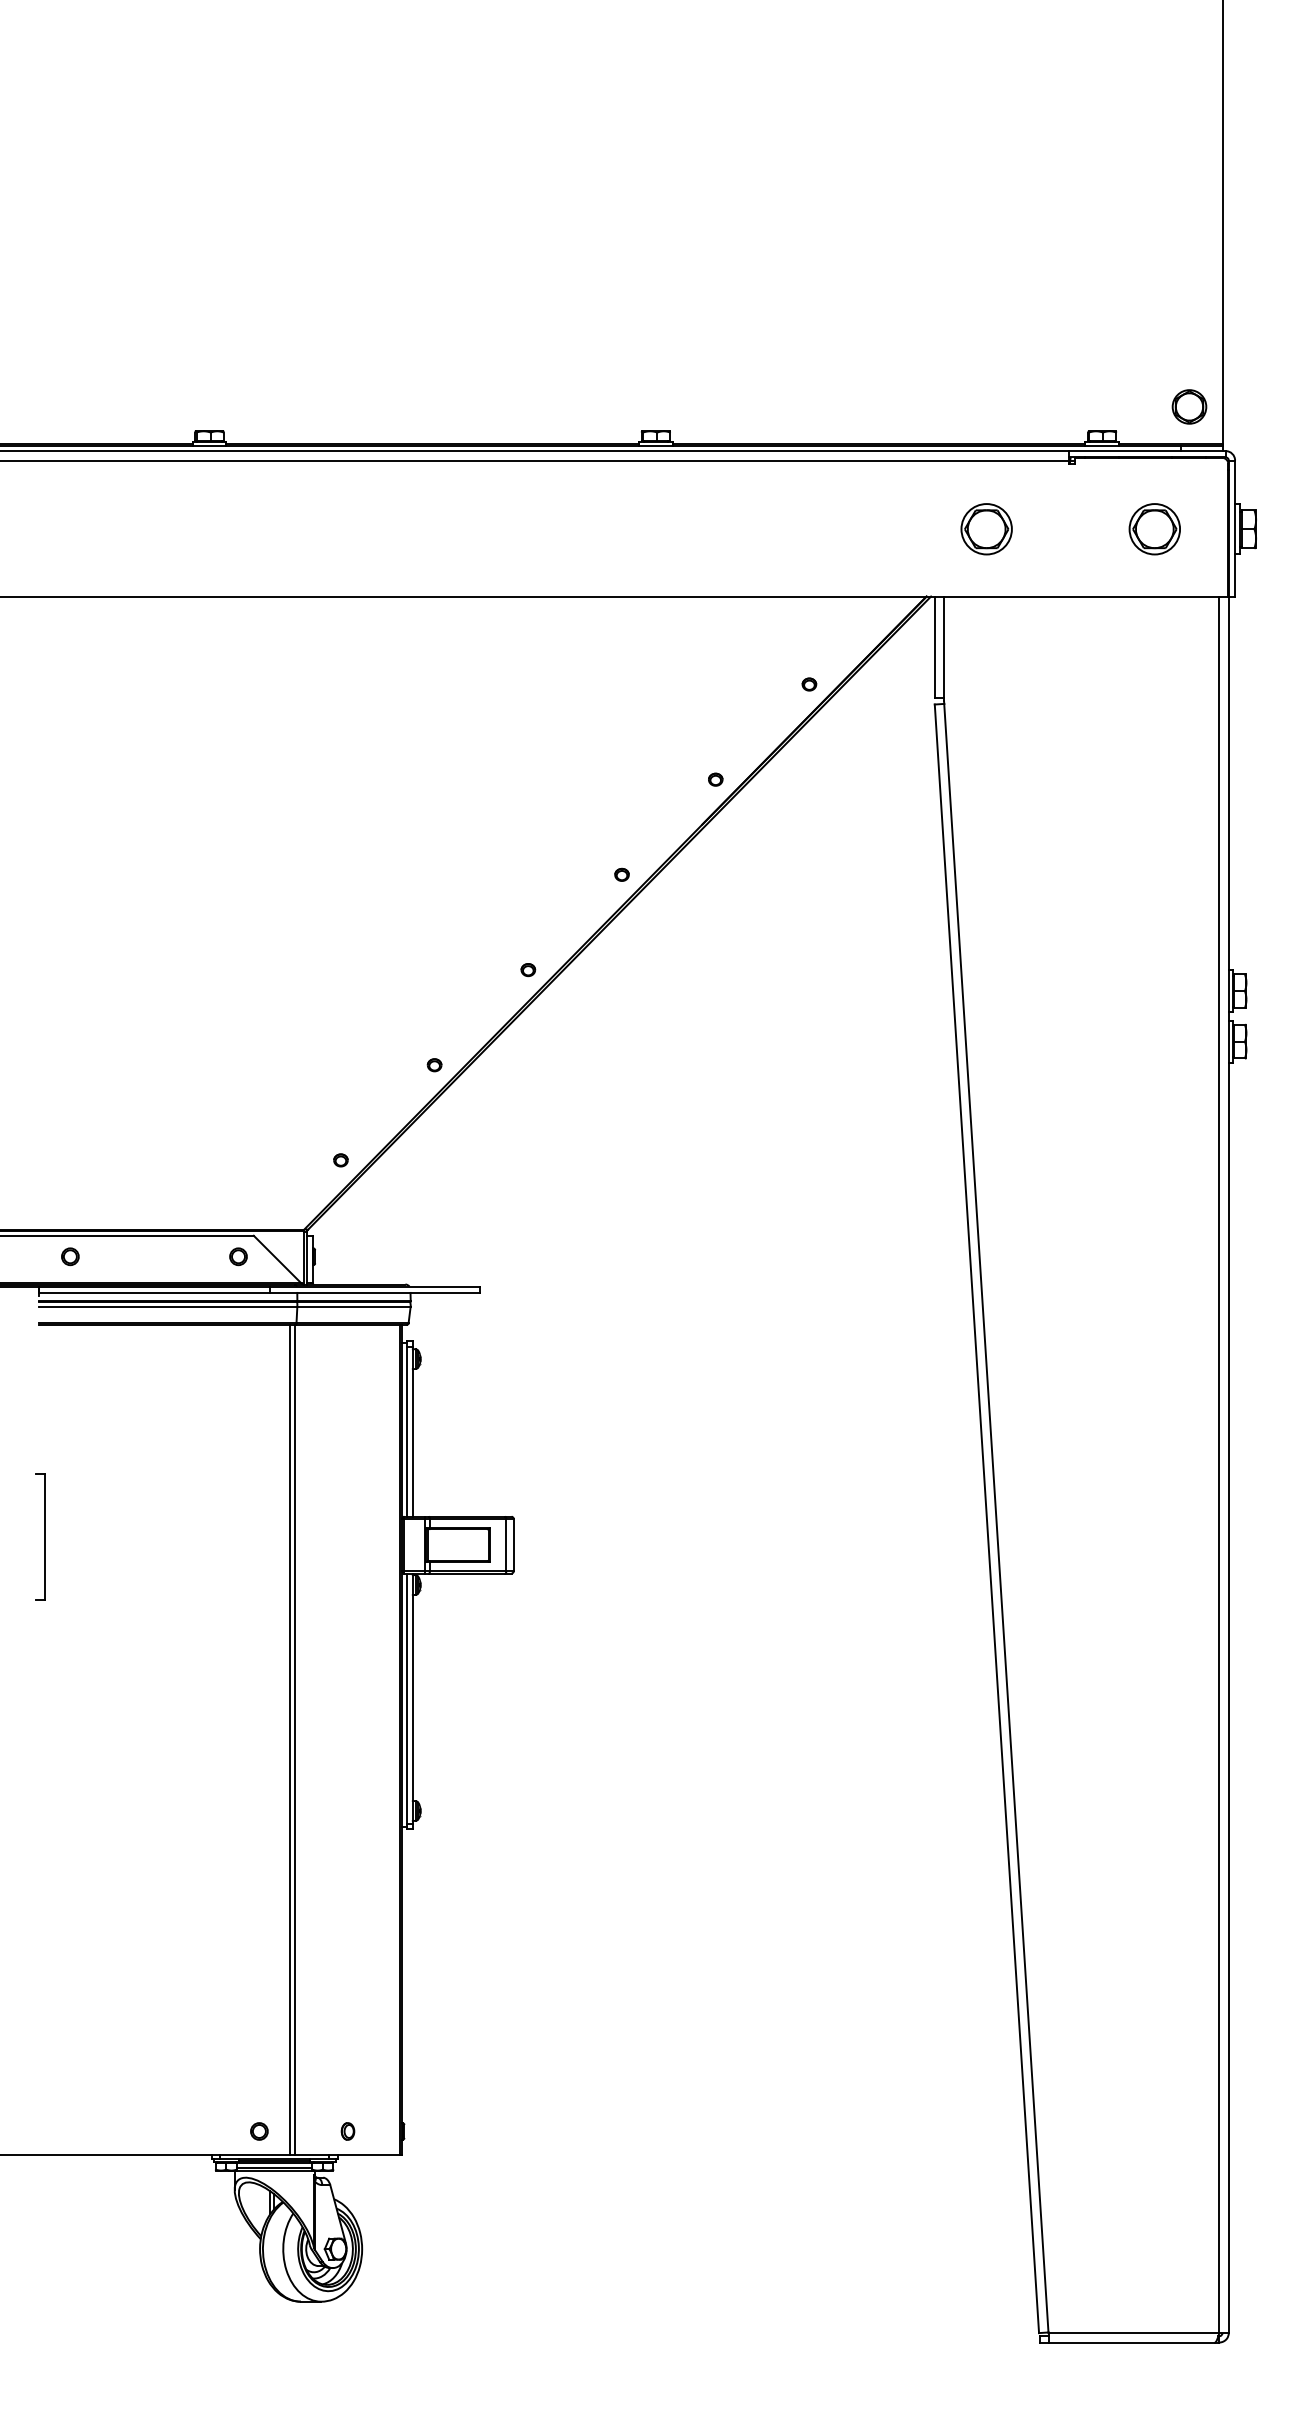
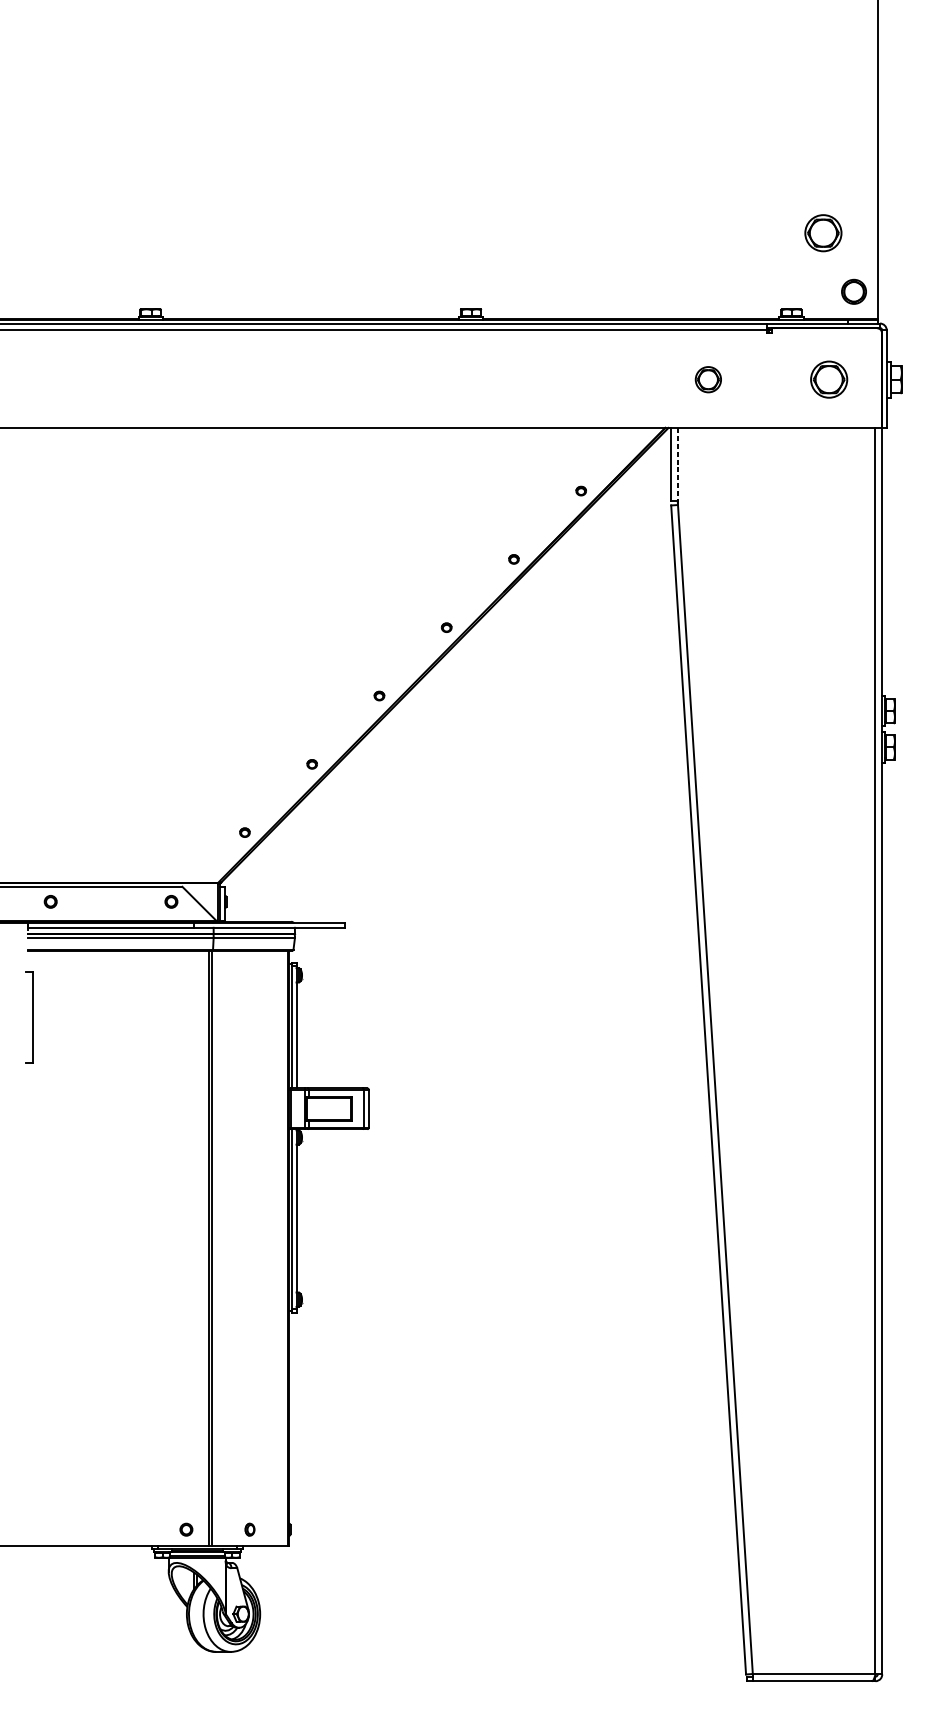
part: (1146, 325) -> (823, 233), added
part: (986, 529) -> (708, 379), size x0.7
line: (944, 647) -> (678, 464), solid -> dashed
part: (40, 1536) -> (29, 1017), moved

